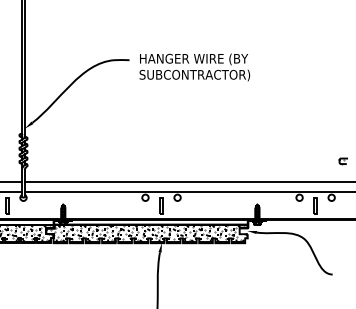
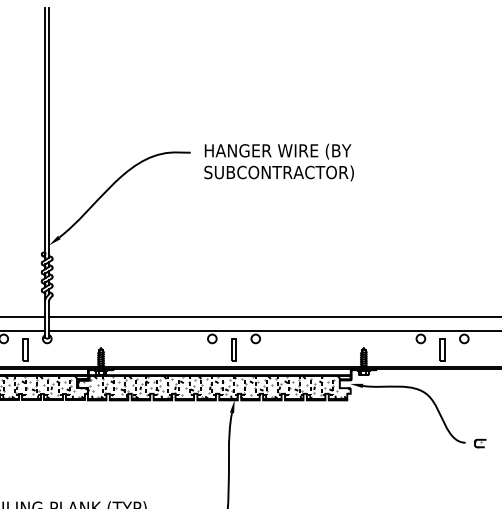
part: (343, 161) -> (480, 443), moved

